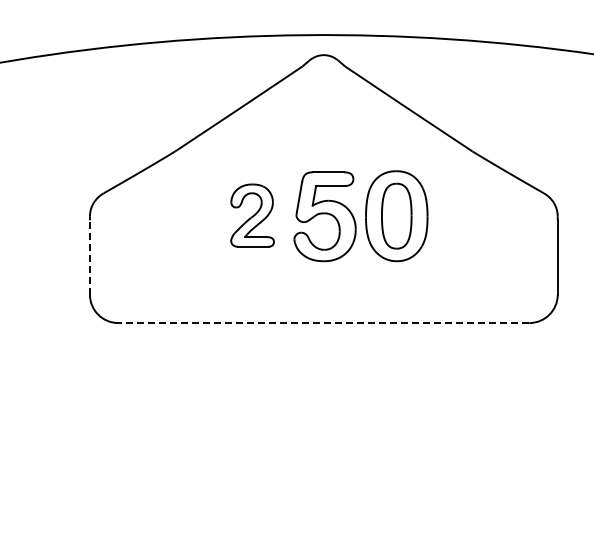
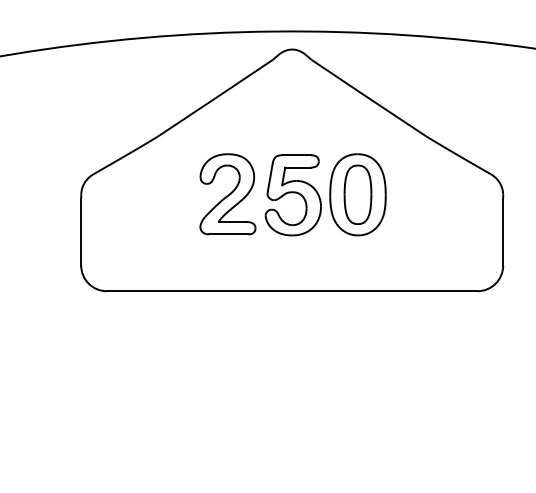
part: (252, 215) -> (227, 194), size x1.43
line: (89, 257) -> (80, 232), dashed -> solid
line: (323, 323) -> (291, 291), dashed -> solid

